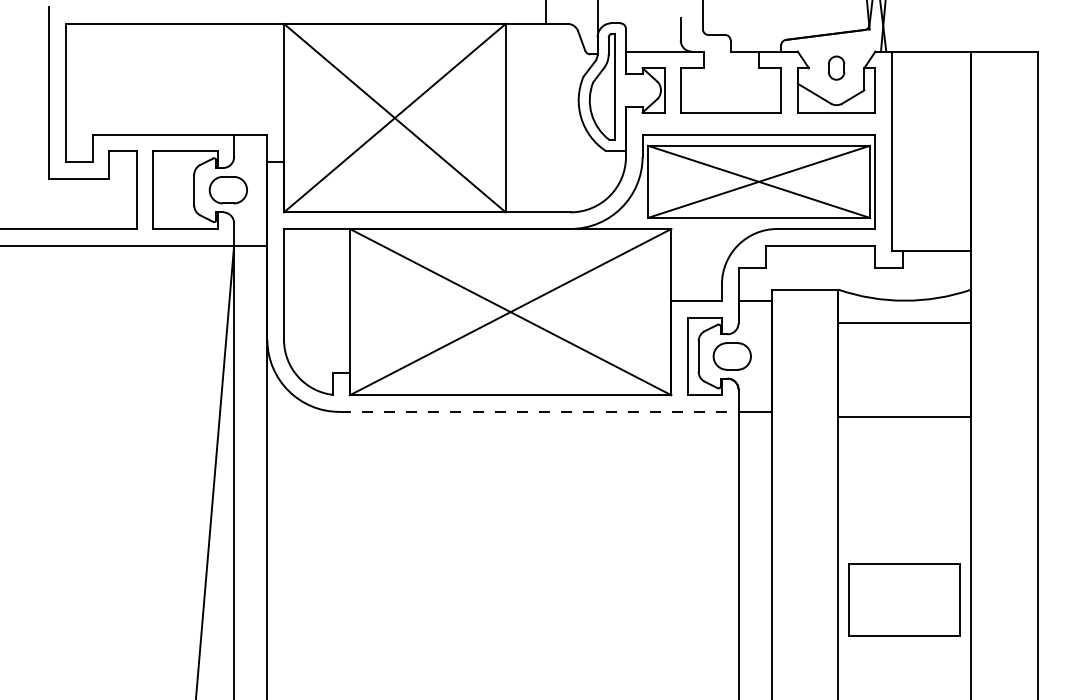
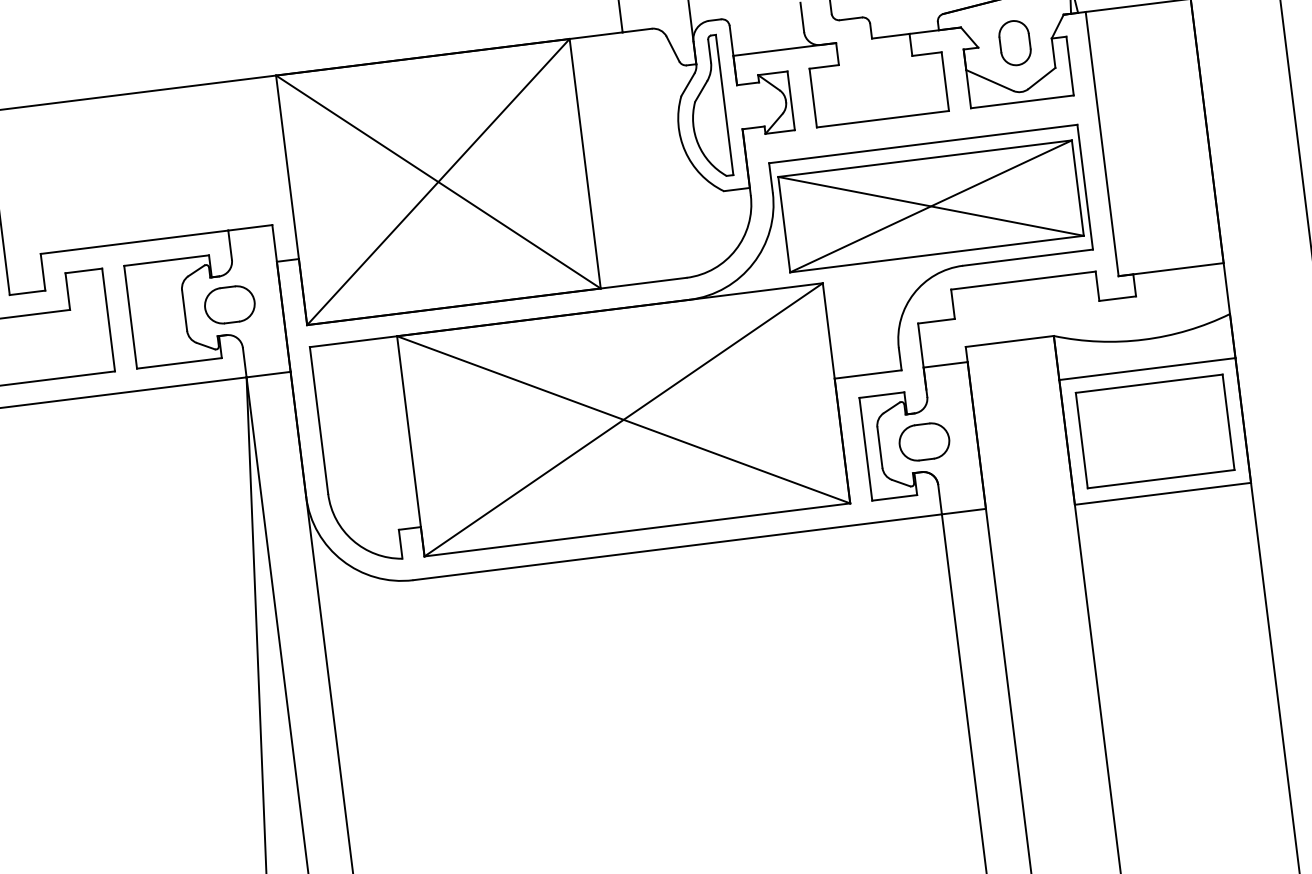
part: (836, 67) -> (1014, 42), size x1.43
line: (539, 411) -> (678, 546), dashed -> solid
part: (904, 599) -> (1154, 430), moved

